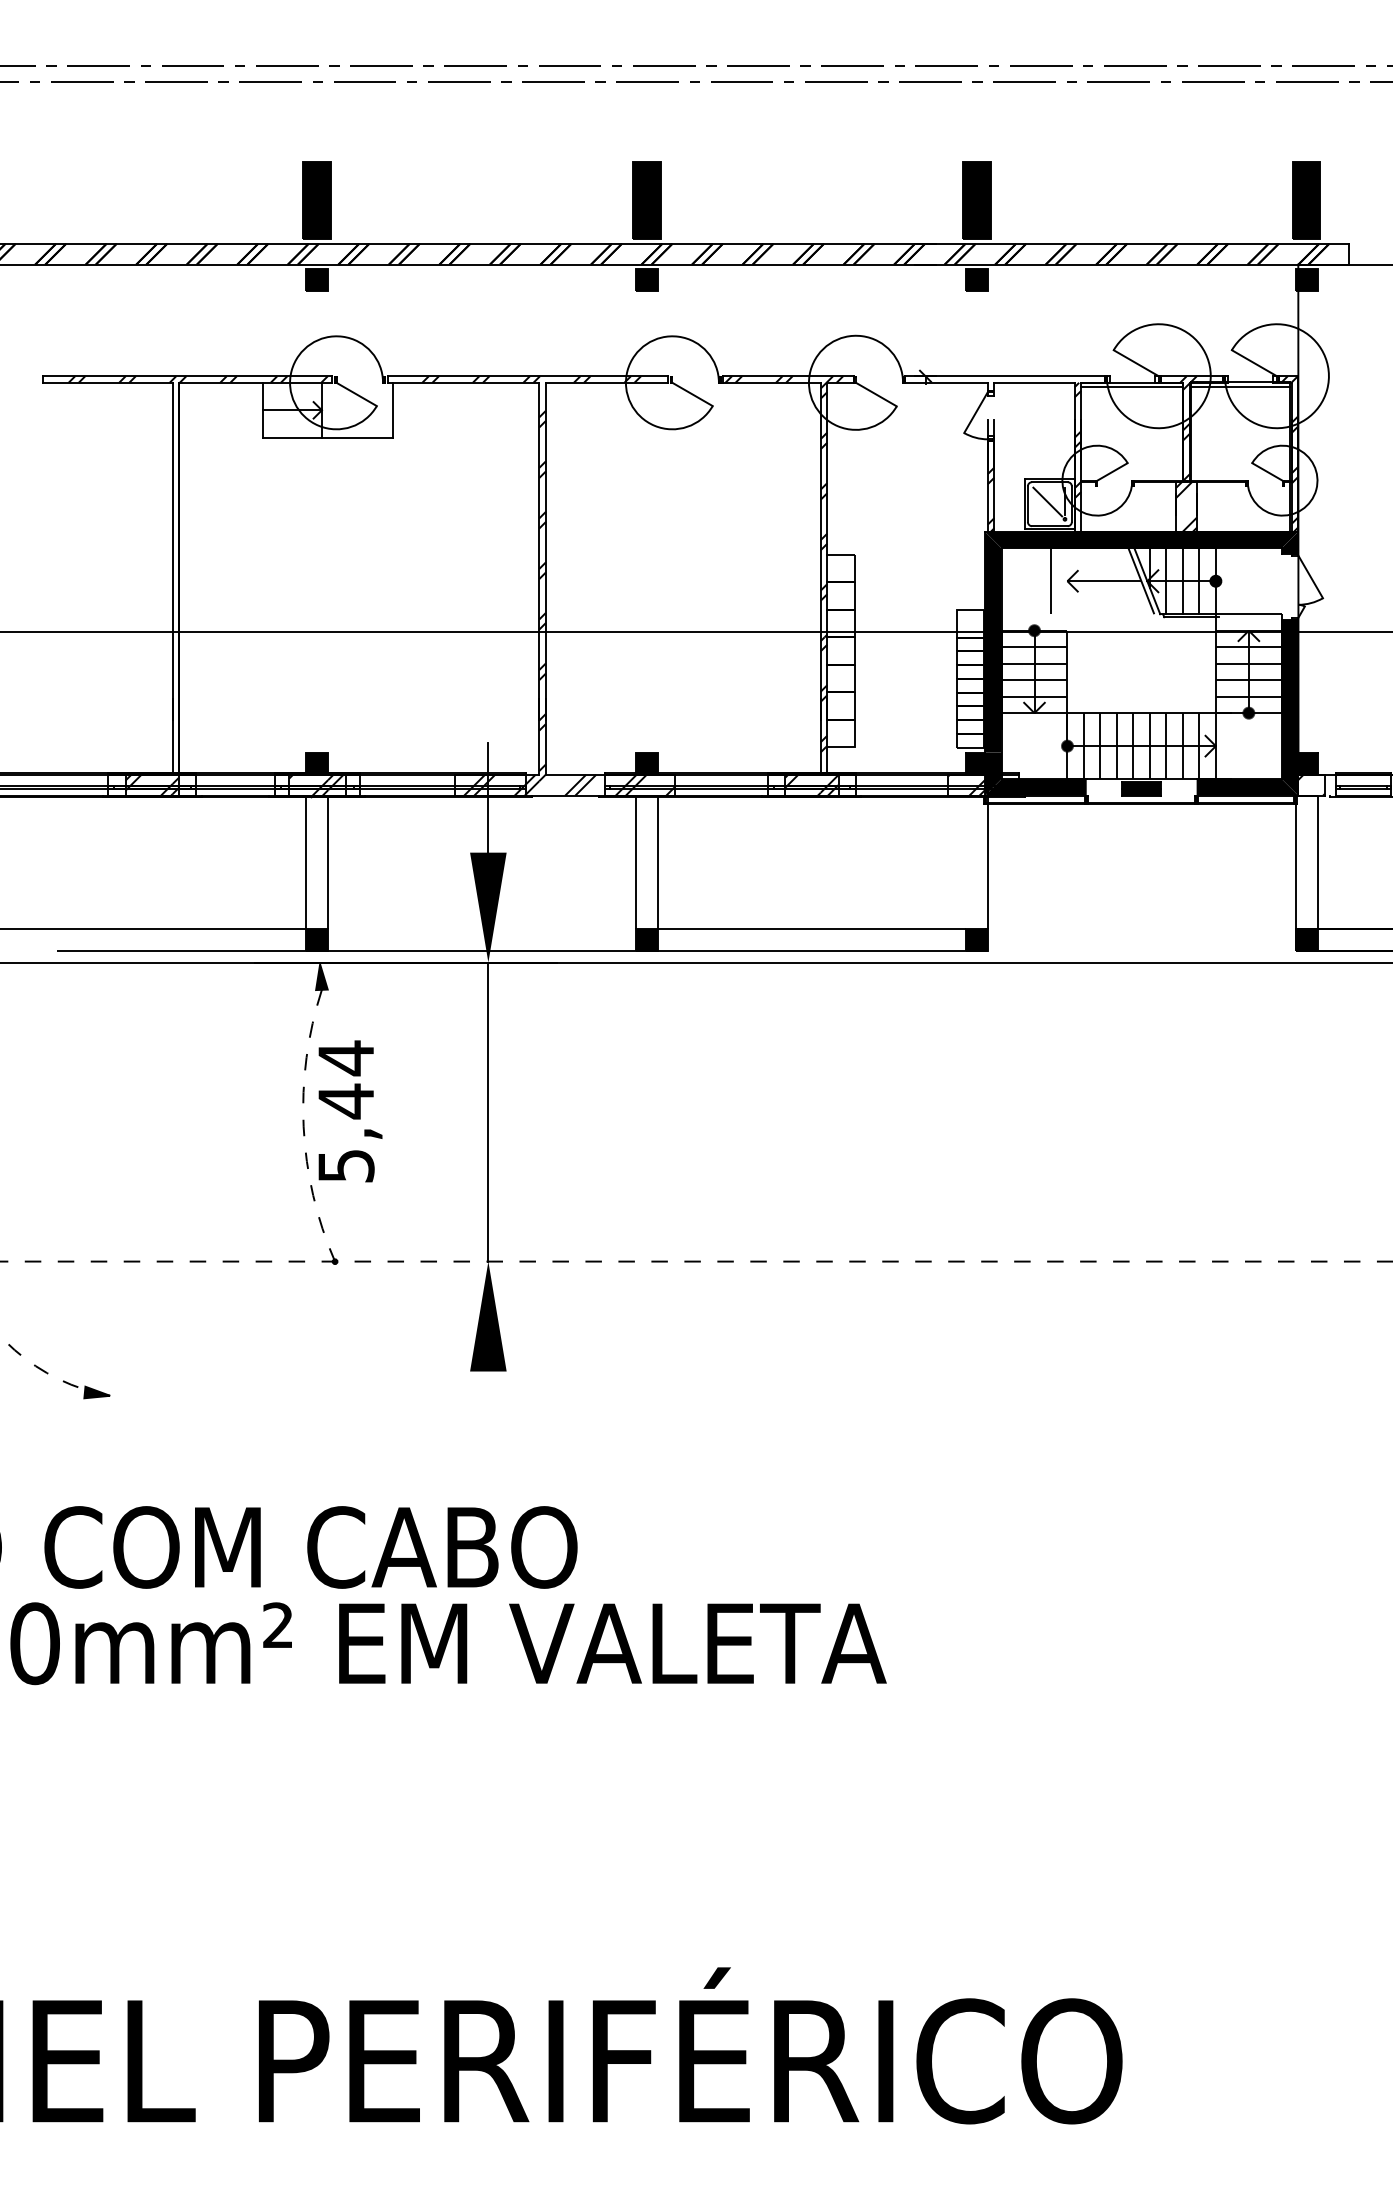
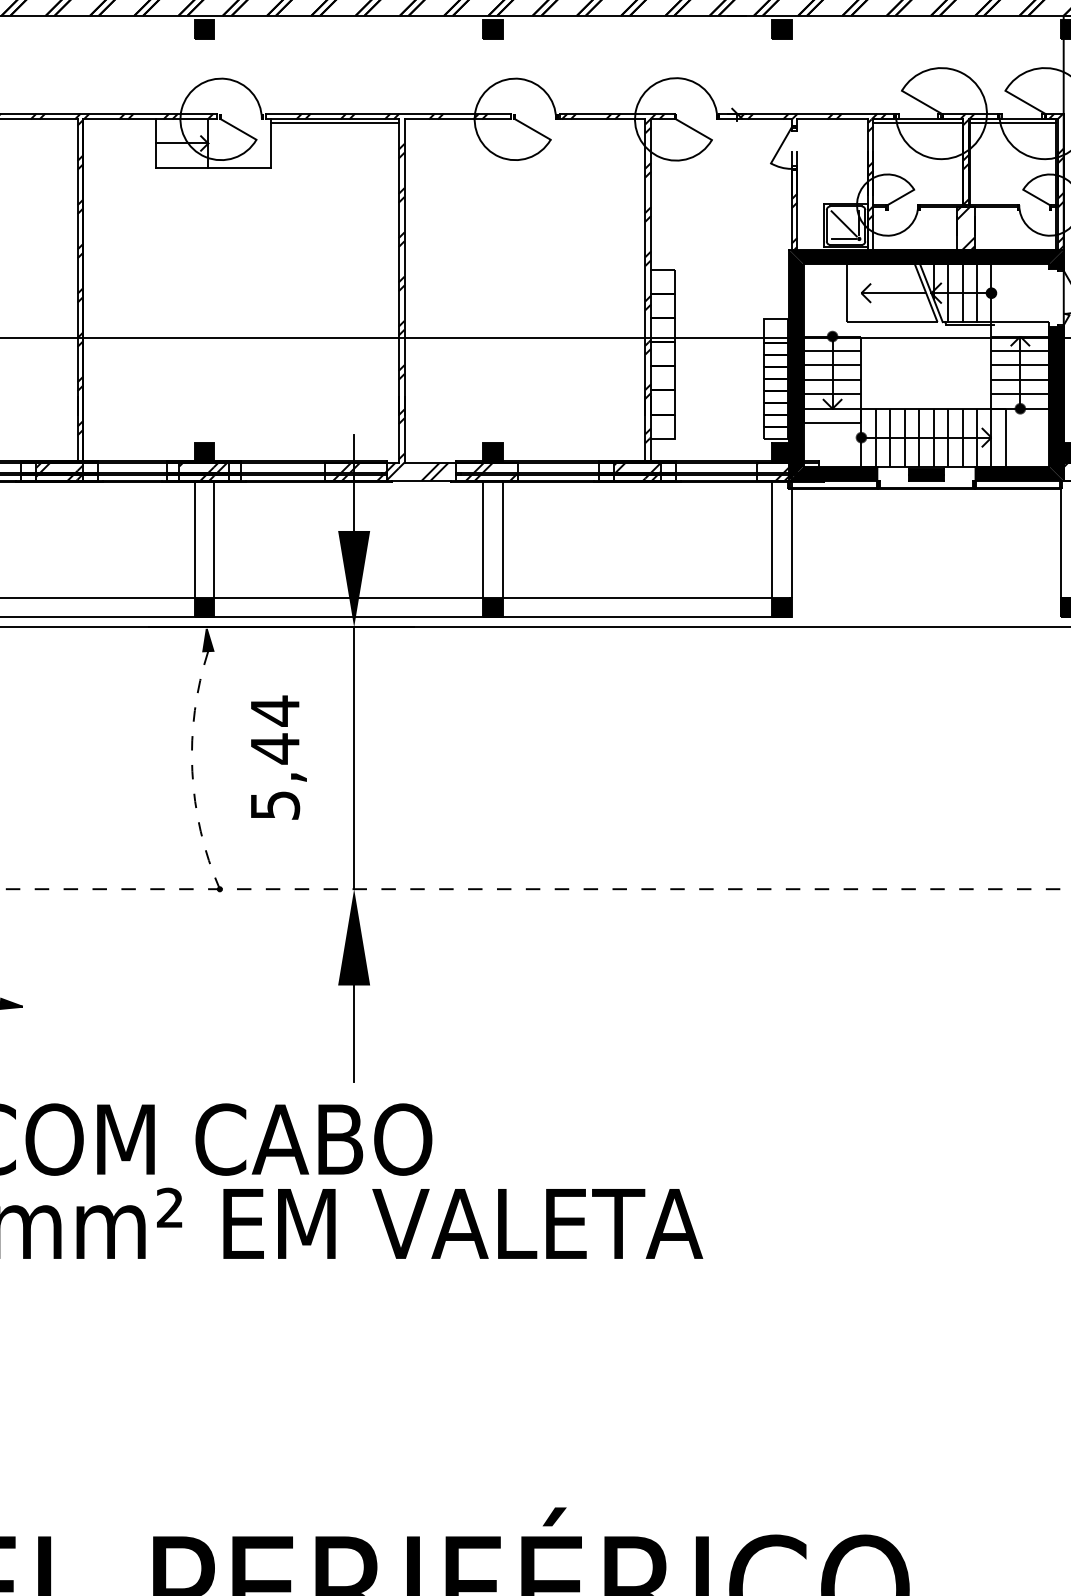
hatch: (1011, 379) -> (812, 116), added
line: (466, 387) -> (335, 123), added
line: (1046, 519) -> (843, 239), added
hatch: (175, 563) -> (80, 277), added
line: (1102, 614) -> (892, 322), added
line: (1034, 729) -> (832, 423), added
line: (1232, 746) -> (1006, 437), added
line: (965, 861) -> (772, 538), added
line: (482, 928) -> (349, 597), added
text: (350, 1111) -> (278, 757), moved
line: (488, 1426) -> (354, 1033), added

